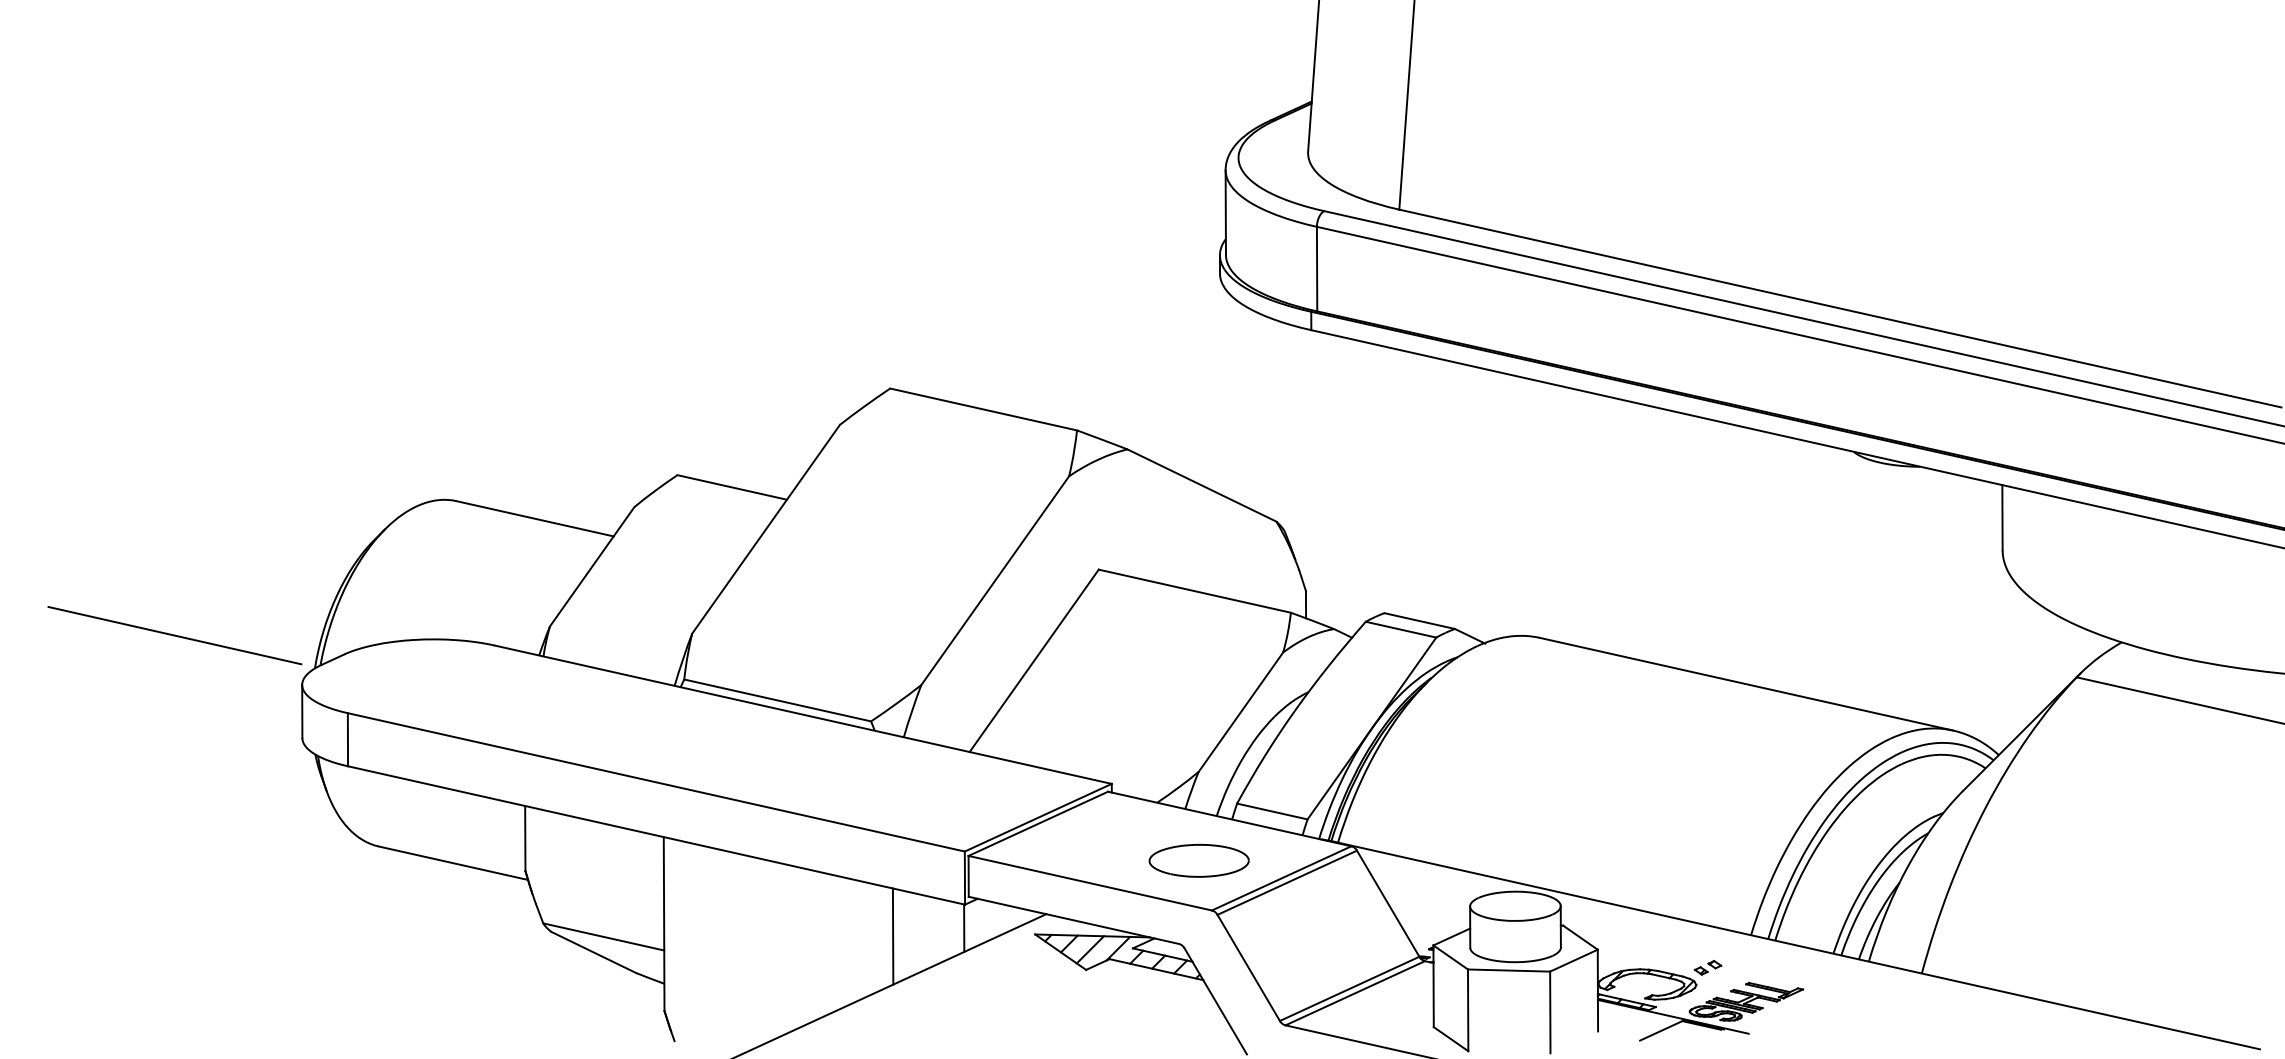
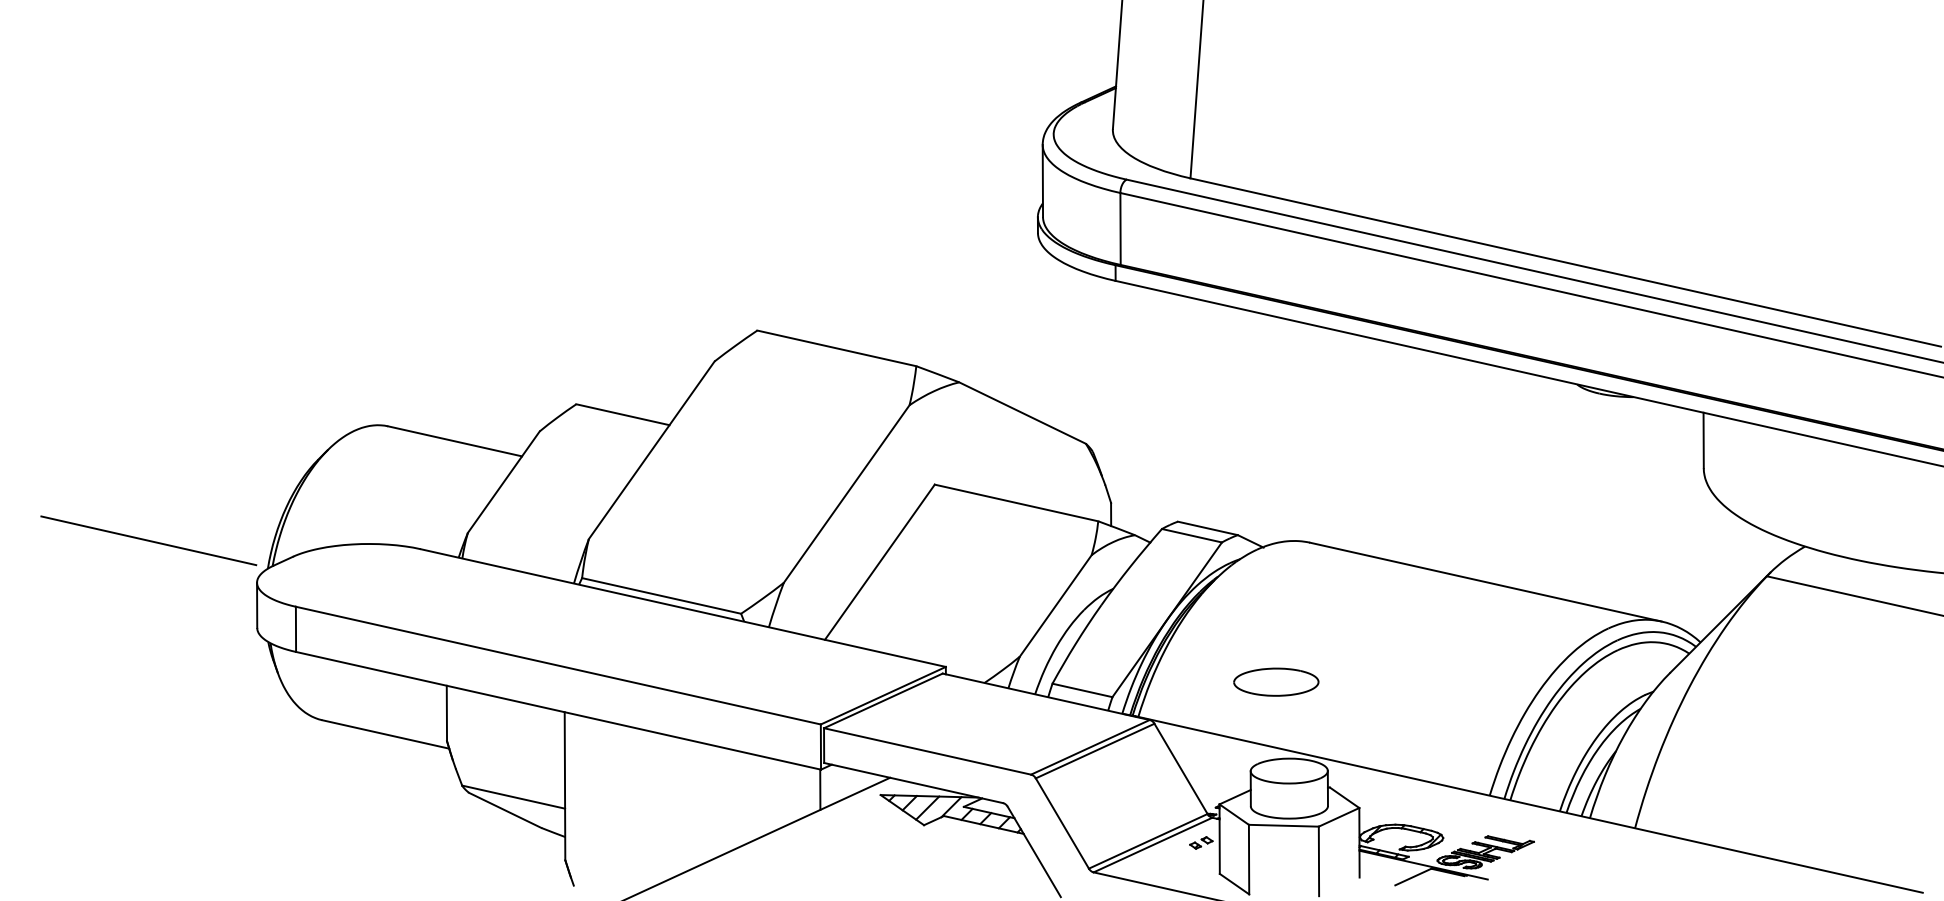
part: (1198, 860) -> (1275, 681), moved
line: (892, 936) -> (759, 796), removed
part: (1707, 967) -> (1200, 842), moved

